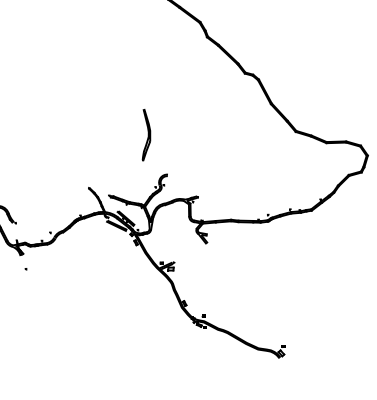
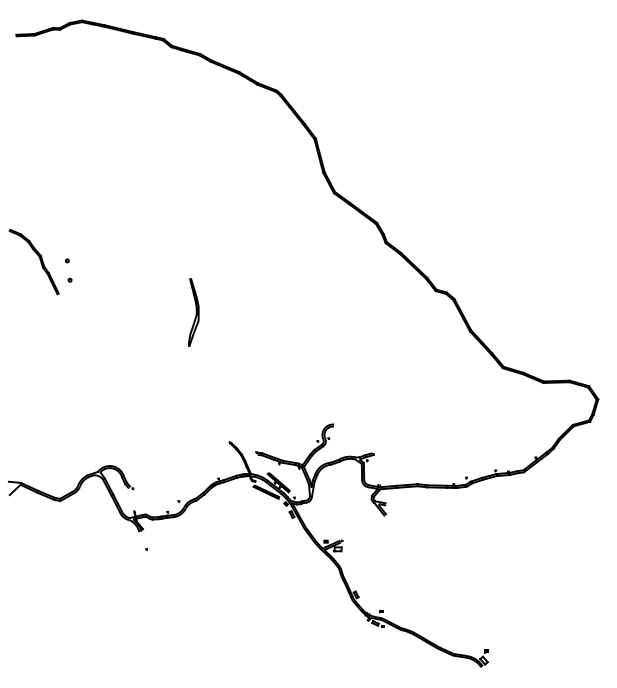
part: (146, 135) -> (193, 312), moved

